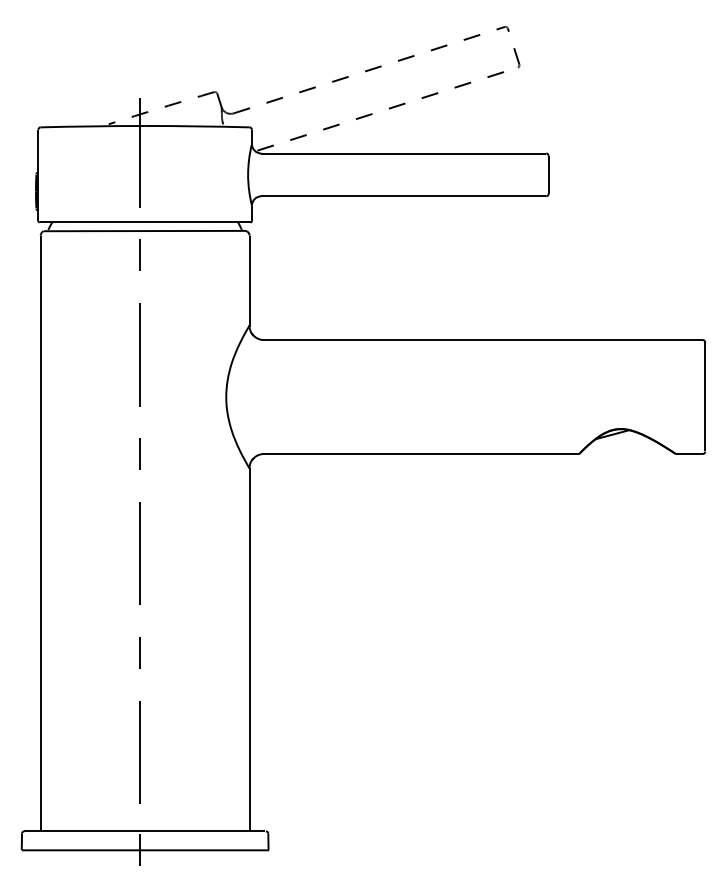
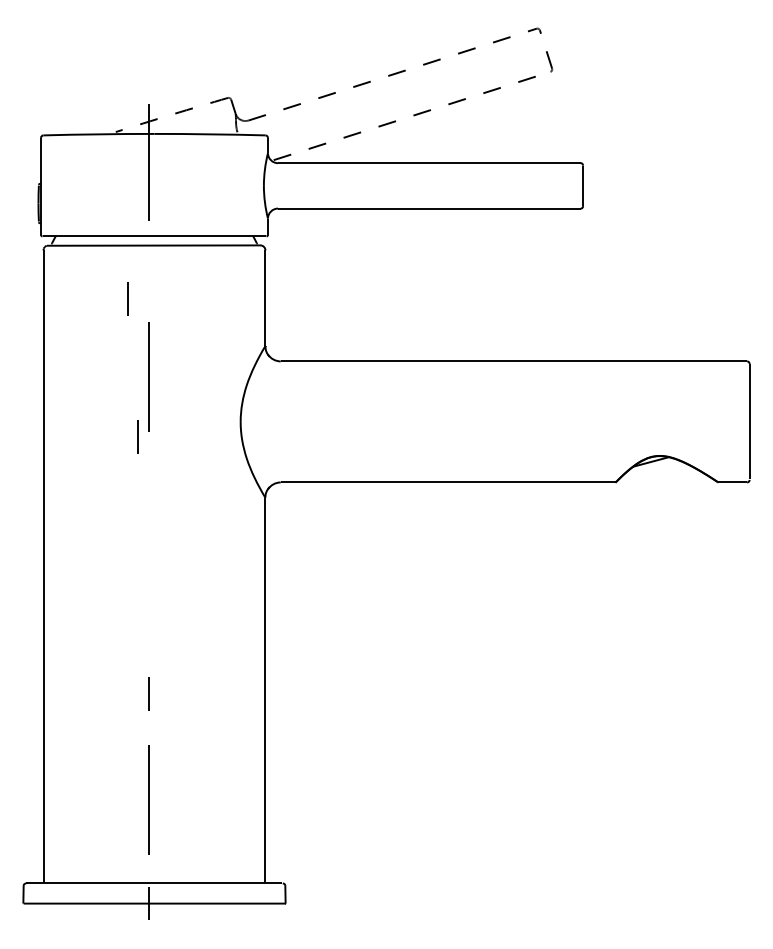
line: (139, 254) -> (127, 298), moved
line: (139, 453) -> (137, 436), moved
line: (139, 553) -> (148, 588), removed

